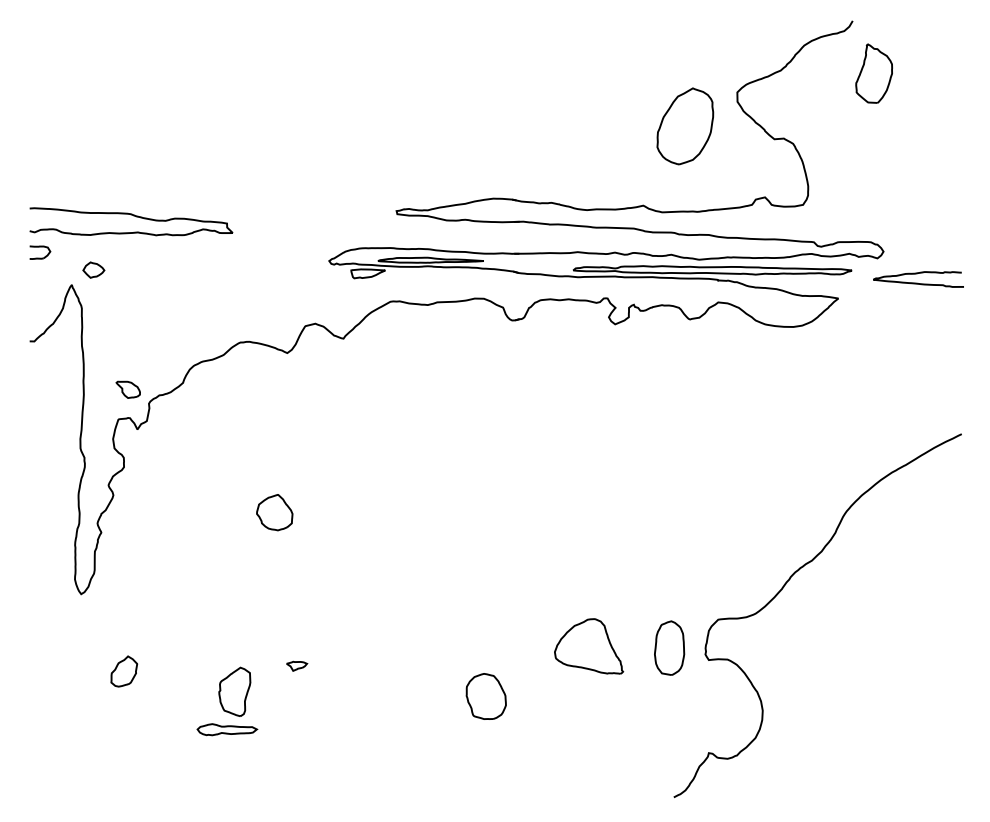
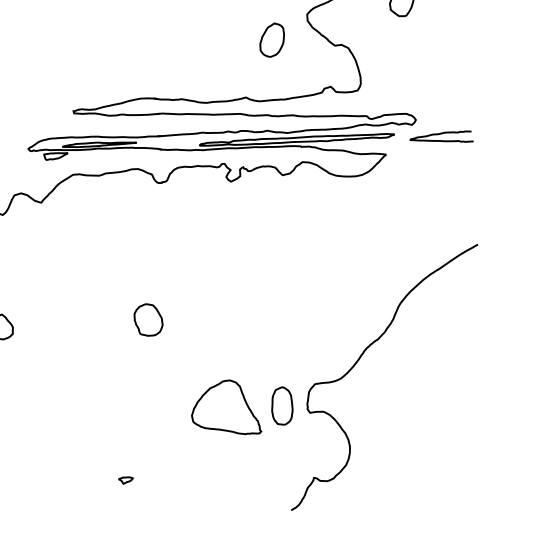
part: (685, 125) -> (272, 39), size x0.62
part: (588, 646) -> (225, 408), size x1.43
part: (297, 665) -> (126, 479), moved
part: (485, 696) -> (147, 319), moved

